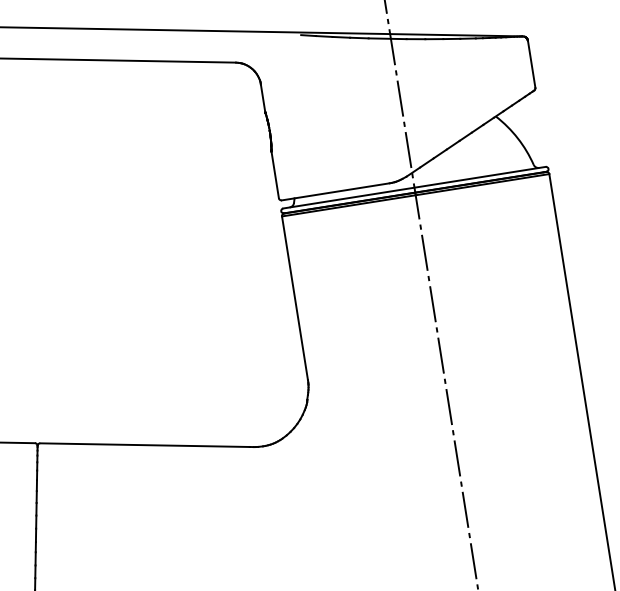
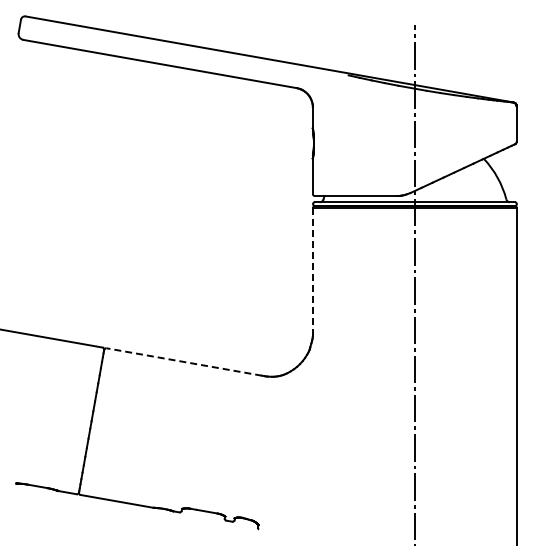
line: (295, 298) -> (313, 270), solid -> dashed
line: (144, 444) -> (183, 361), solid -> dashed

